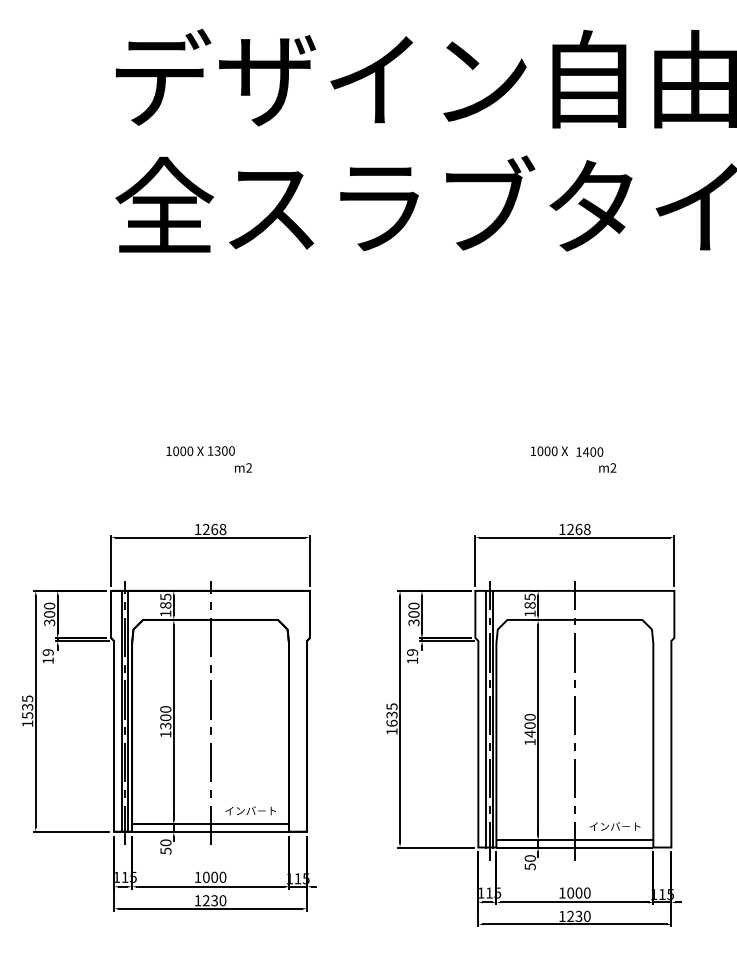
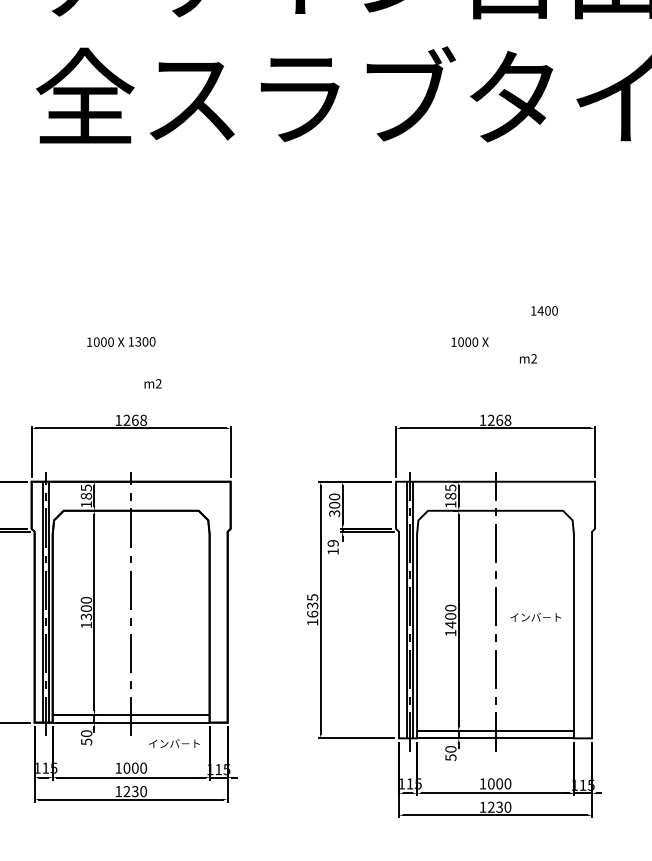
text: (589, 451) -> (544, 310), moved
text: (243, 467) -> (153, 383), moved
text: (250, 810) -> (174, 743), moved
text: (615, 826) -> (536, 617), moved

